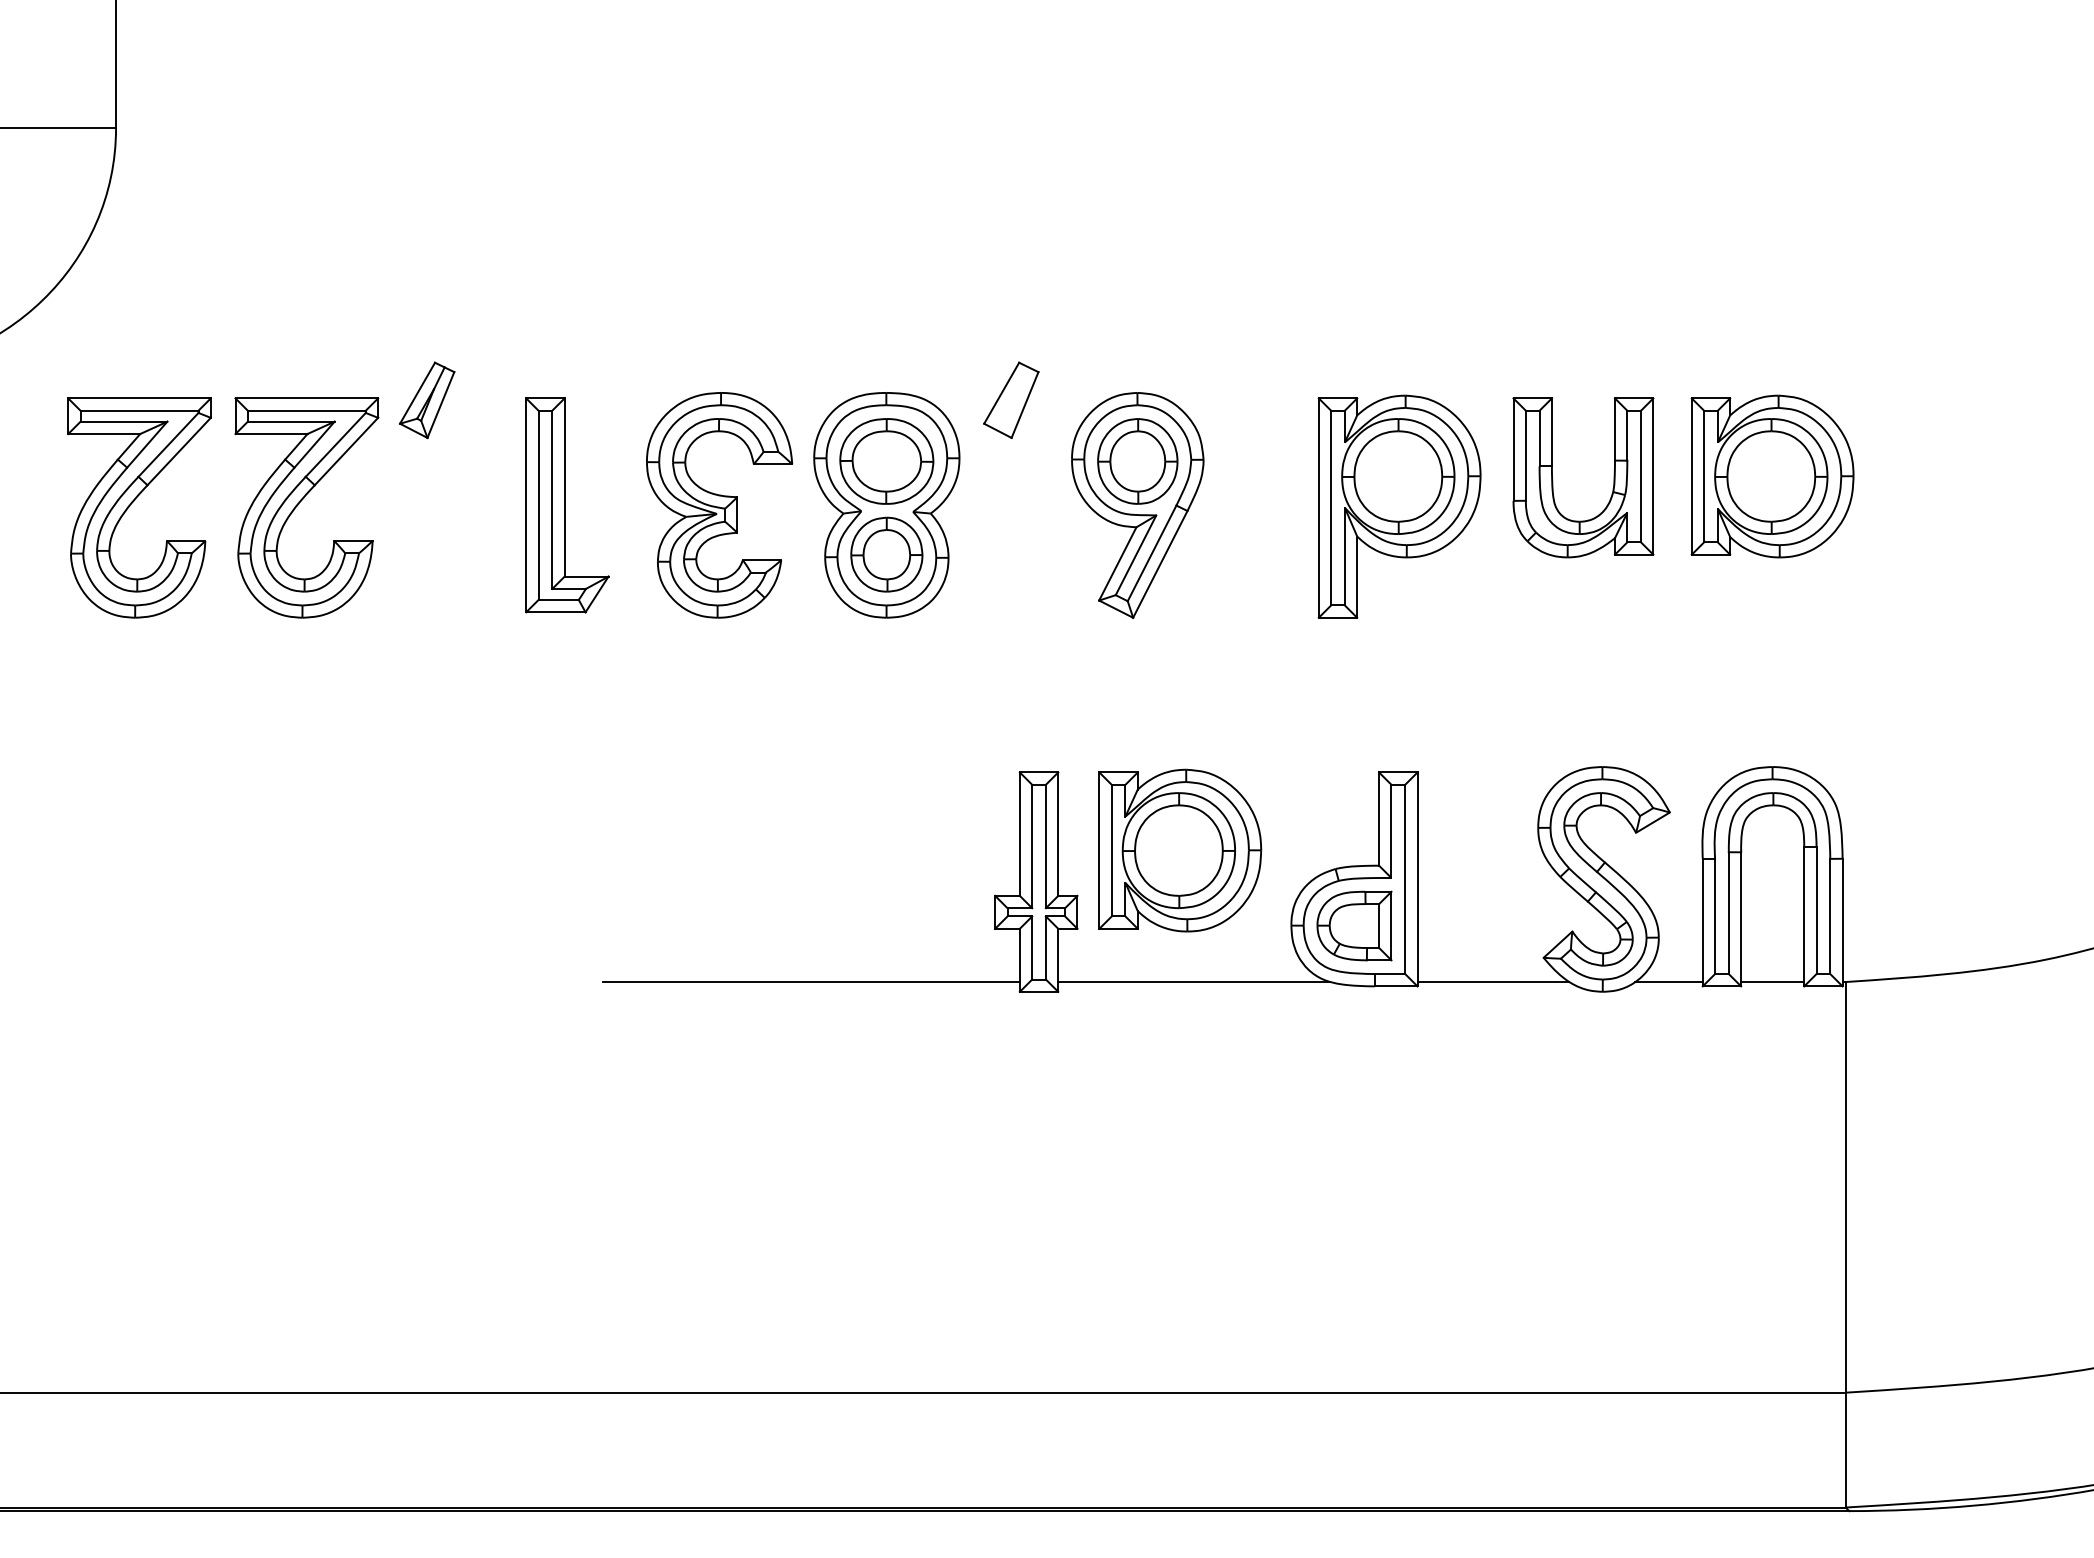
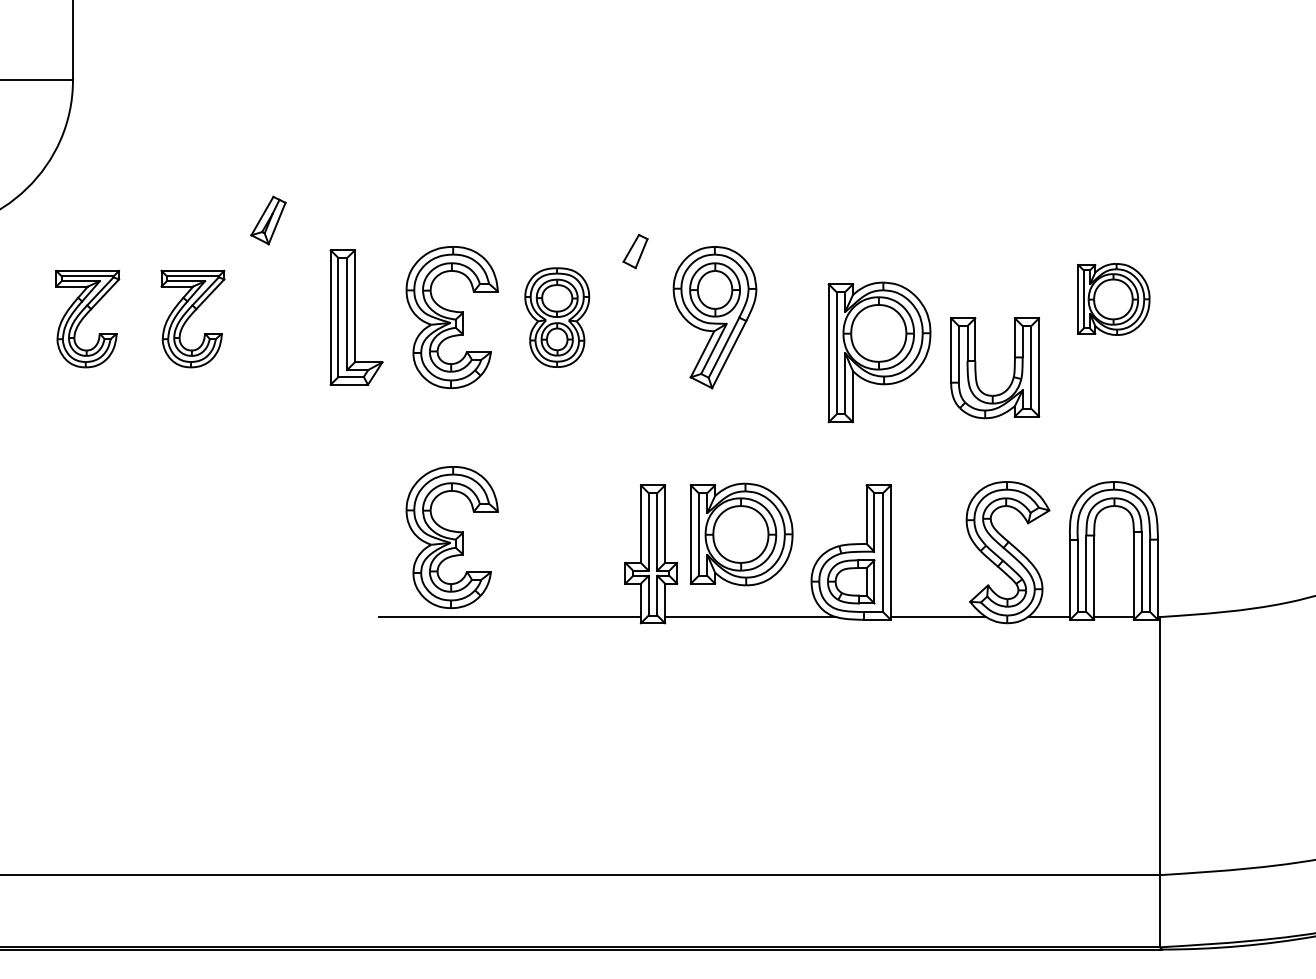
part: (427, 400) -> (268, 220), moved
part: (1011, 400) -> (635, 251), size x0.7
part: (1771, 476) -> (1113, 299), size x0.7
part: (1612, 478) -> (1013, 368), moved
part: (885, 505) -> (556, 317), size x0.7
part: (139, 506) -> (87, 318), size x0.7
part: (306, 506) -> (192, 318), size x0.7
part: (1399, 506) -> (879, 352), moved
part: (718, 855) -> (451, 537), added

